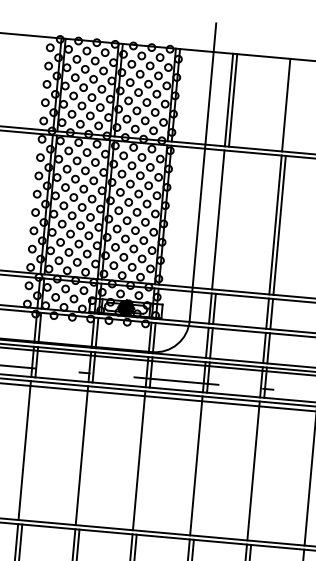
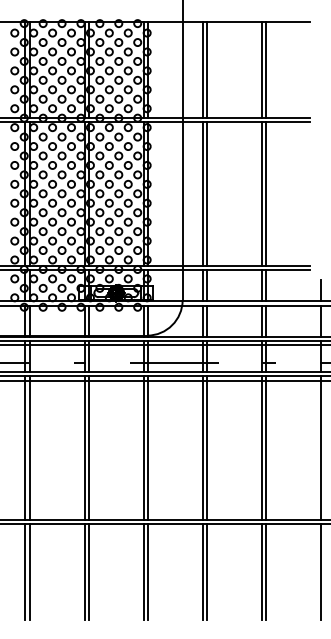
line: (290, 105) -> (266, 70), added
line: (222, 219) -> (206, 193), added
line: (28, 450) -> (29, 447), added
line: (85, 455) -> (88, 447), added
line: (142, 460) -> (147, 447), added
line: (200, 465) -> (206, 447), added
line: (258, 470) -> (266, 447), added

